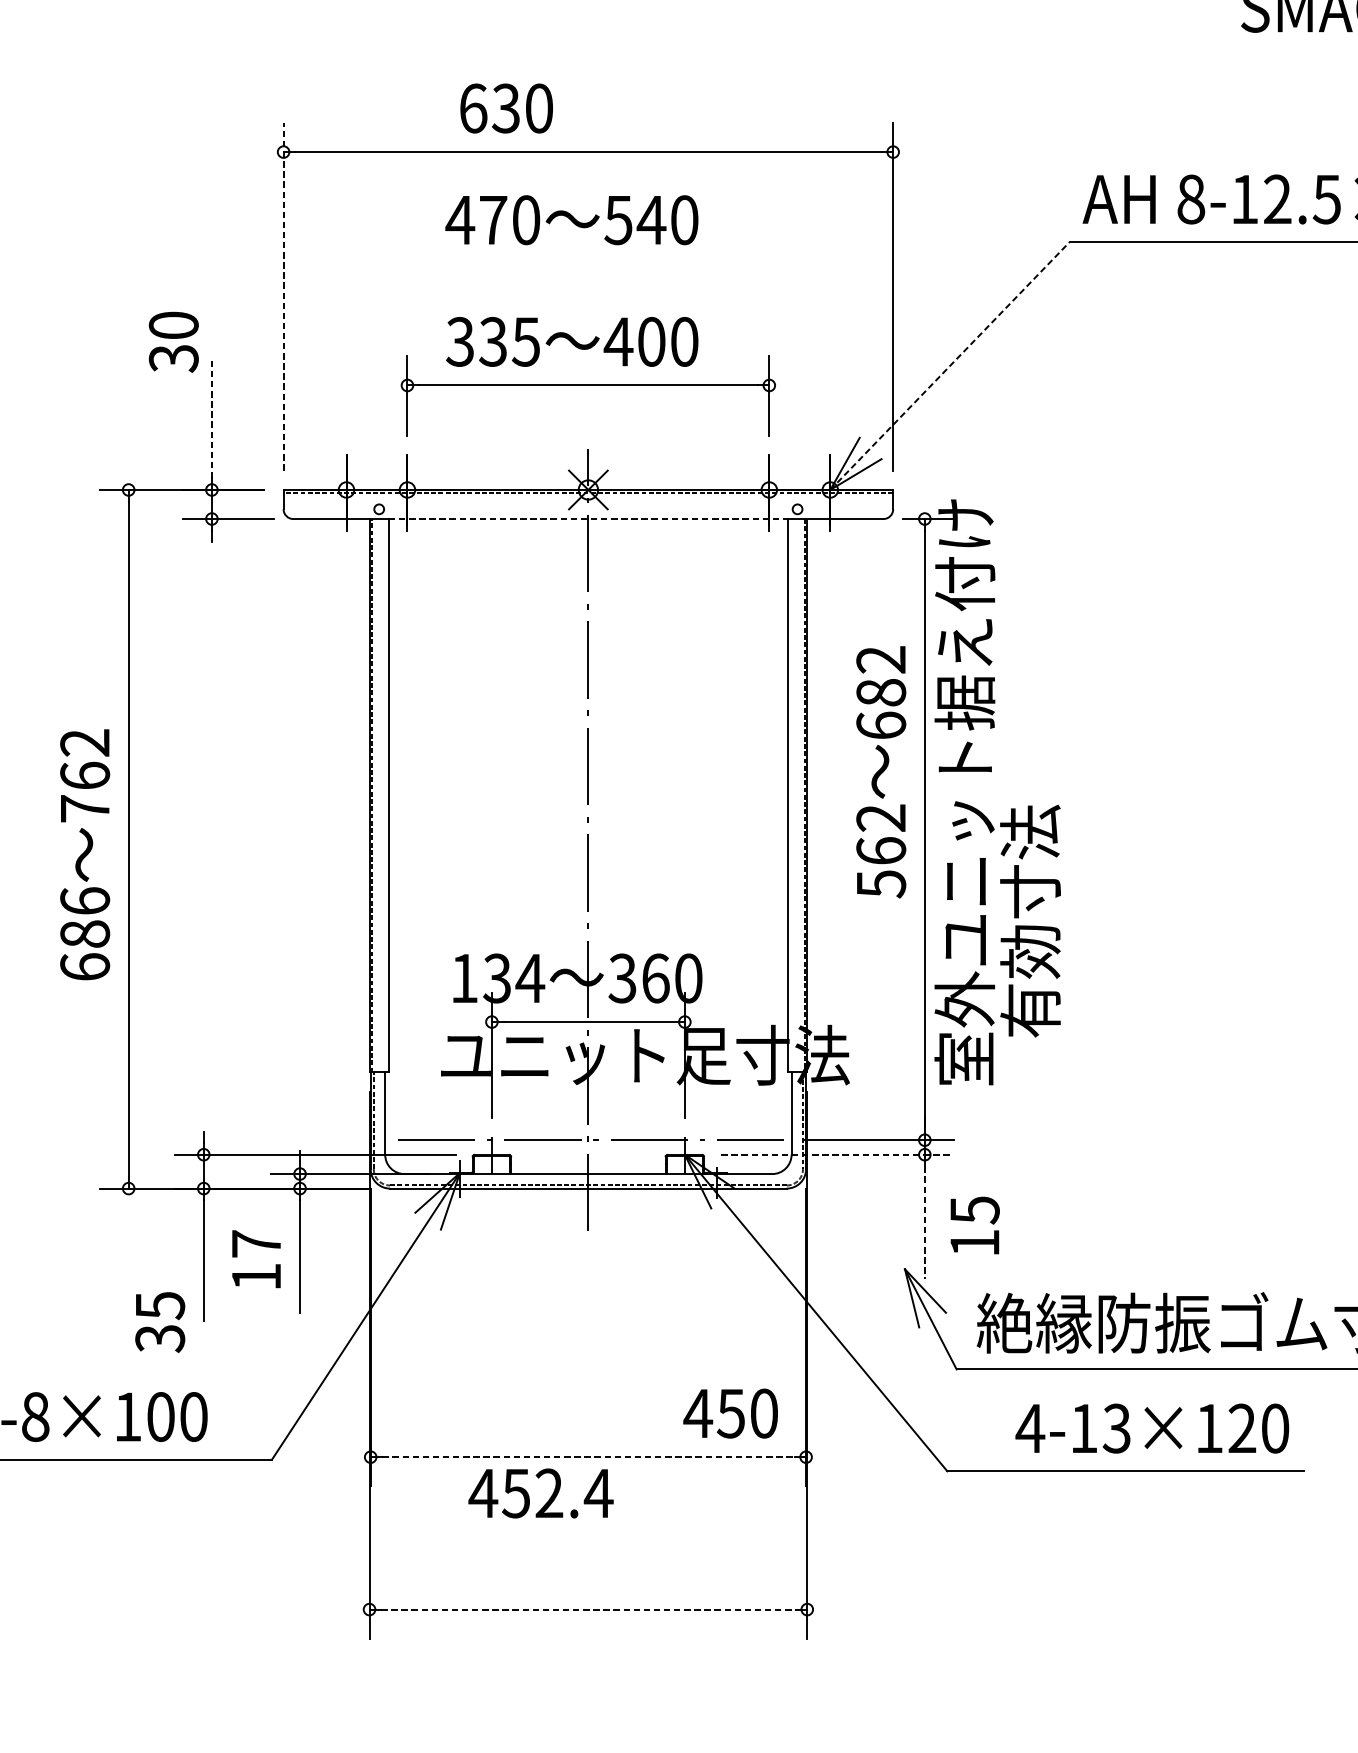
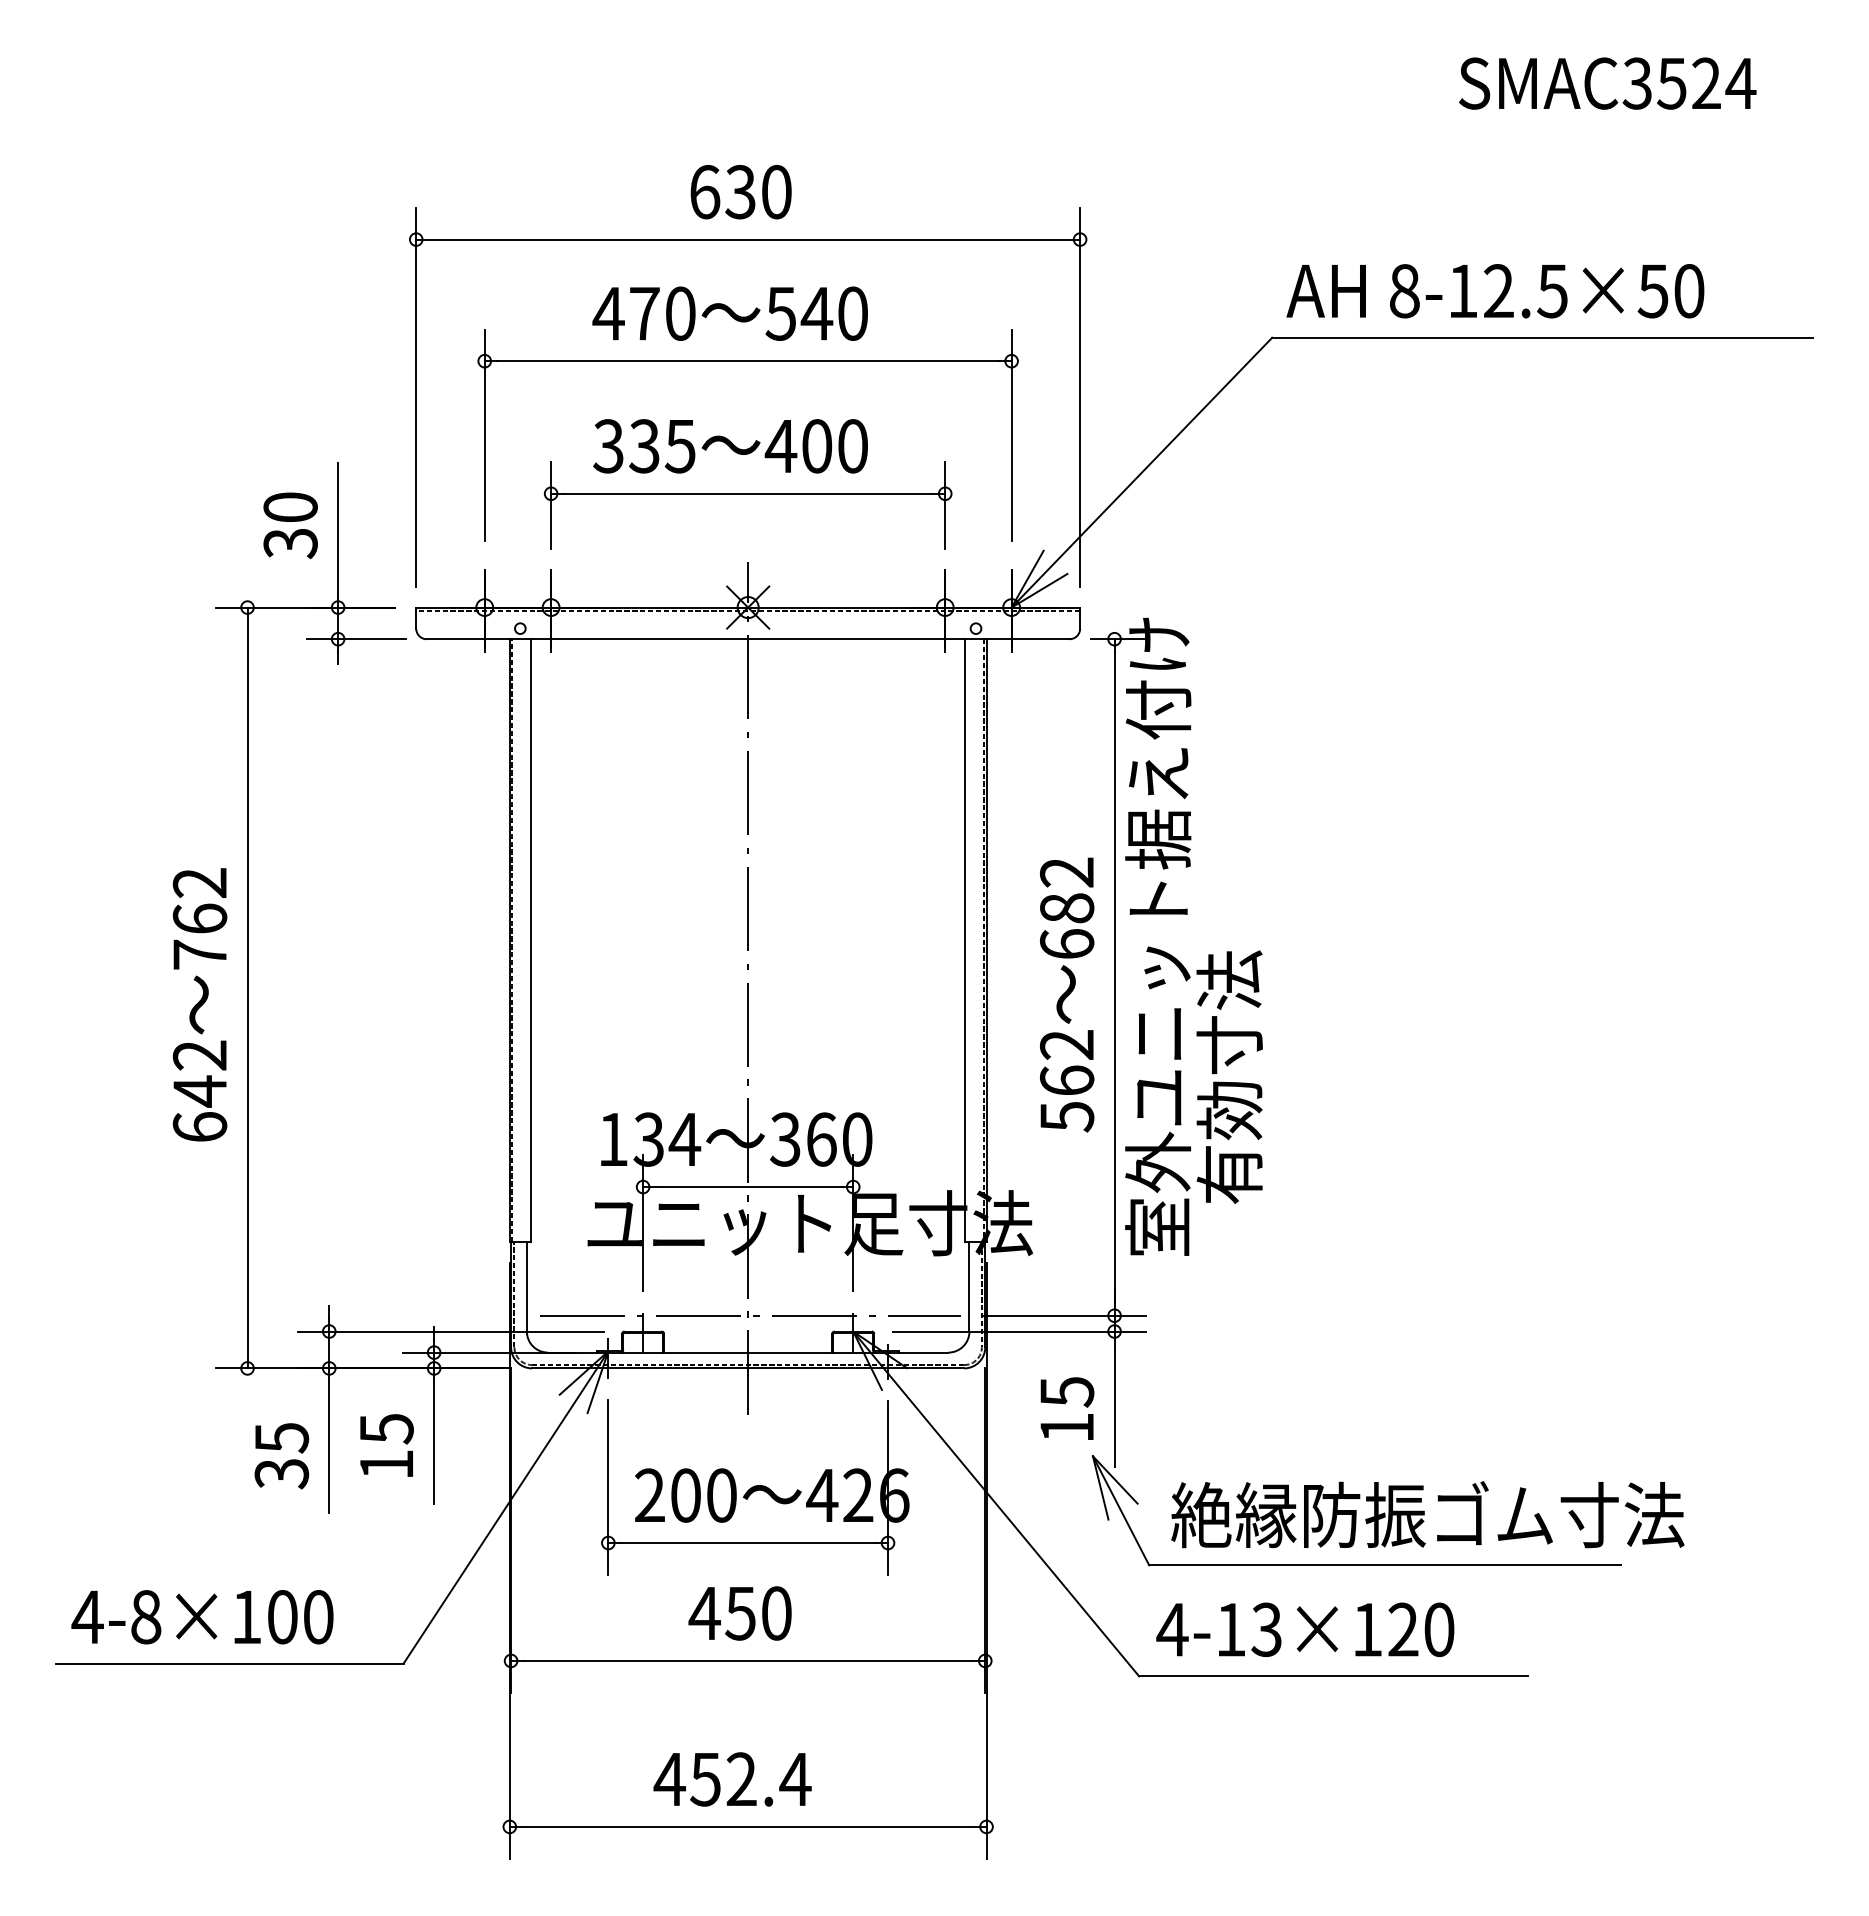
text: (506, 108) -> (740, 192), moved
part: (587, 264) -> (747, 361), added
line: (283, 296) -> (416, 396), dashed -> solid
text: (173, 342) -> (290, 525), moved
line: (949, 365) -> (1141, 472), dashed -> solid
line: (212, 418) -> (338, 529), dashed -> solid
line: (588, 519) -> (748, 639), dashed -> solid
text: (881, 771) -> (1067, 994), moved
text: (84, 917) -> (199, 1073), 686 -> 642
line: (837, 1154) -> (1019, 1331), dashed -> solid
line: (924, 1222) -> (1114, 1405), dashed -> solid
text: (975, 1225) -> (1067, 1408), moved
text: (256, 1243) -> (386, 1428), 17 -> 15
part: (595, 1297) -> (755, 1487), added
text: (159, 1322) -> (281, 1456), moved
text: (730, 1413) -> (739, 1613), moved
text: (1152, 1428) -> (1305, 1629), moved
line: (588, 1456) -> (748, 1660), dashed -> solid
text: (540, 1493) -> (732, 1779), moved
line: (588, 1609) -> (748, 1826), dashed -> solid

